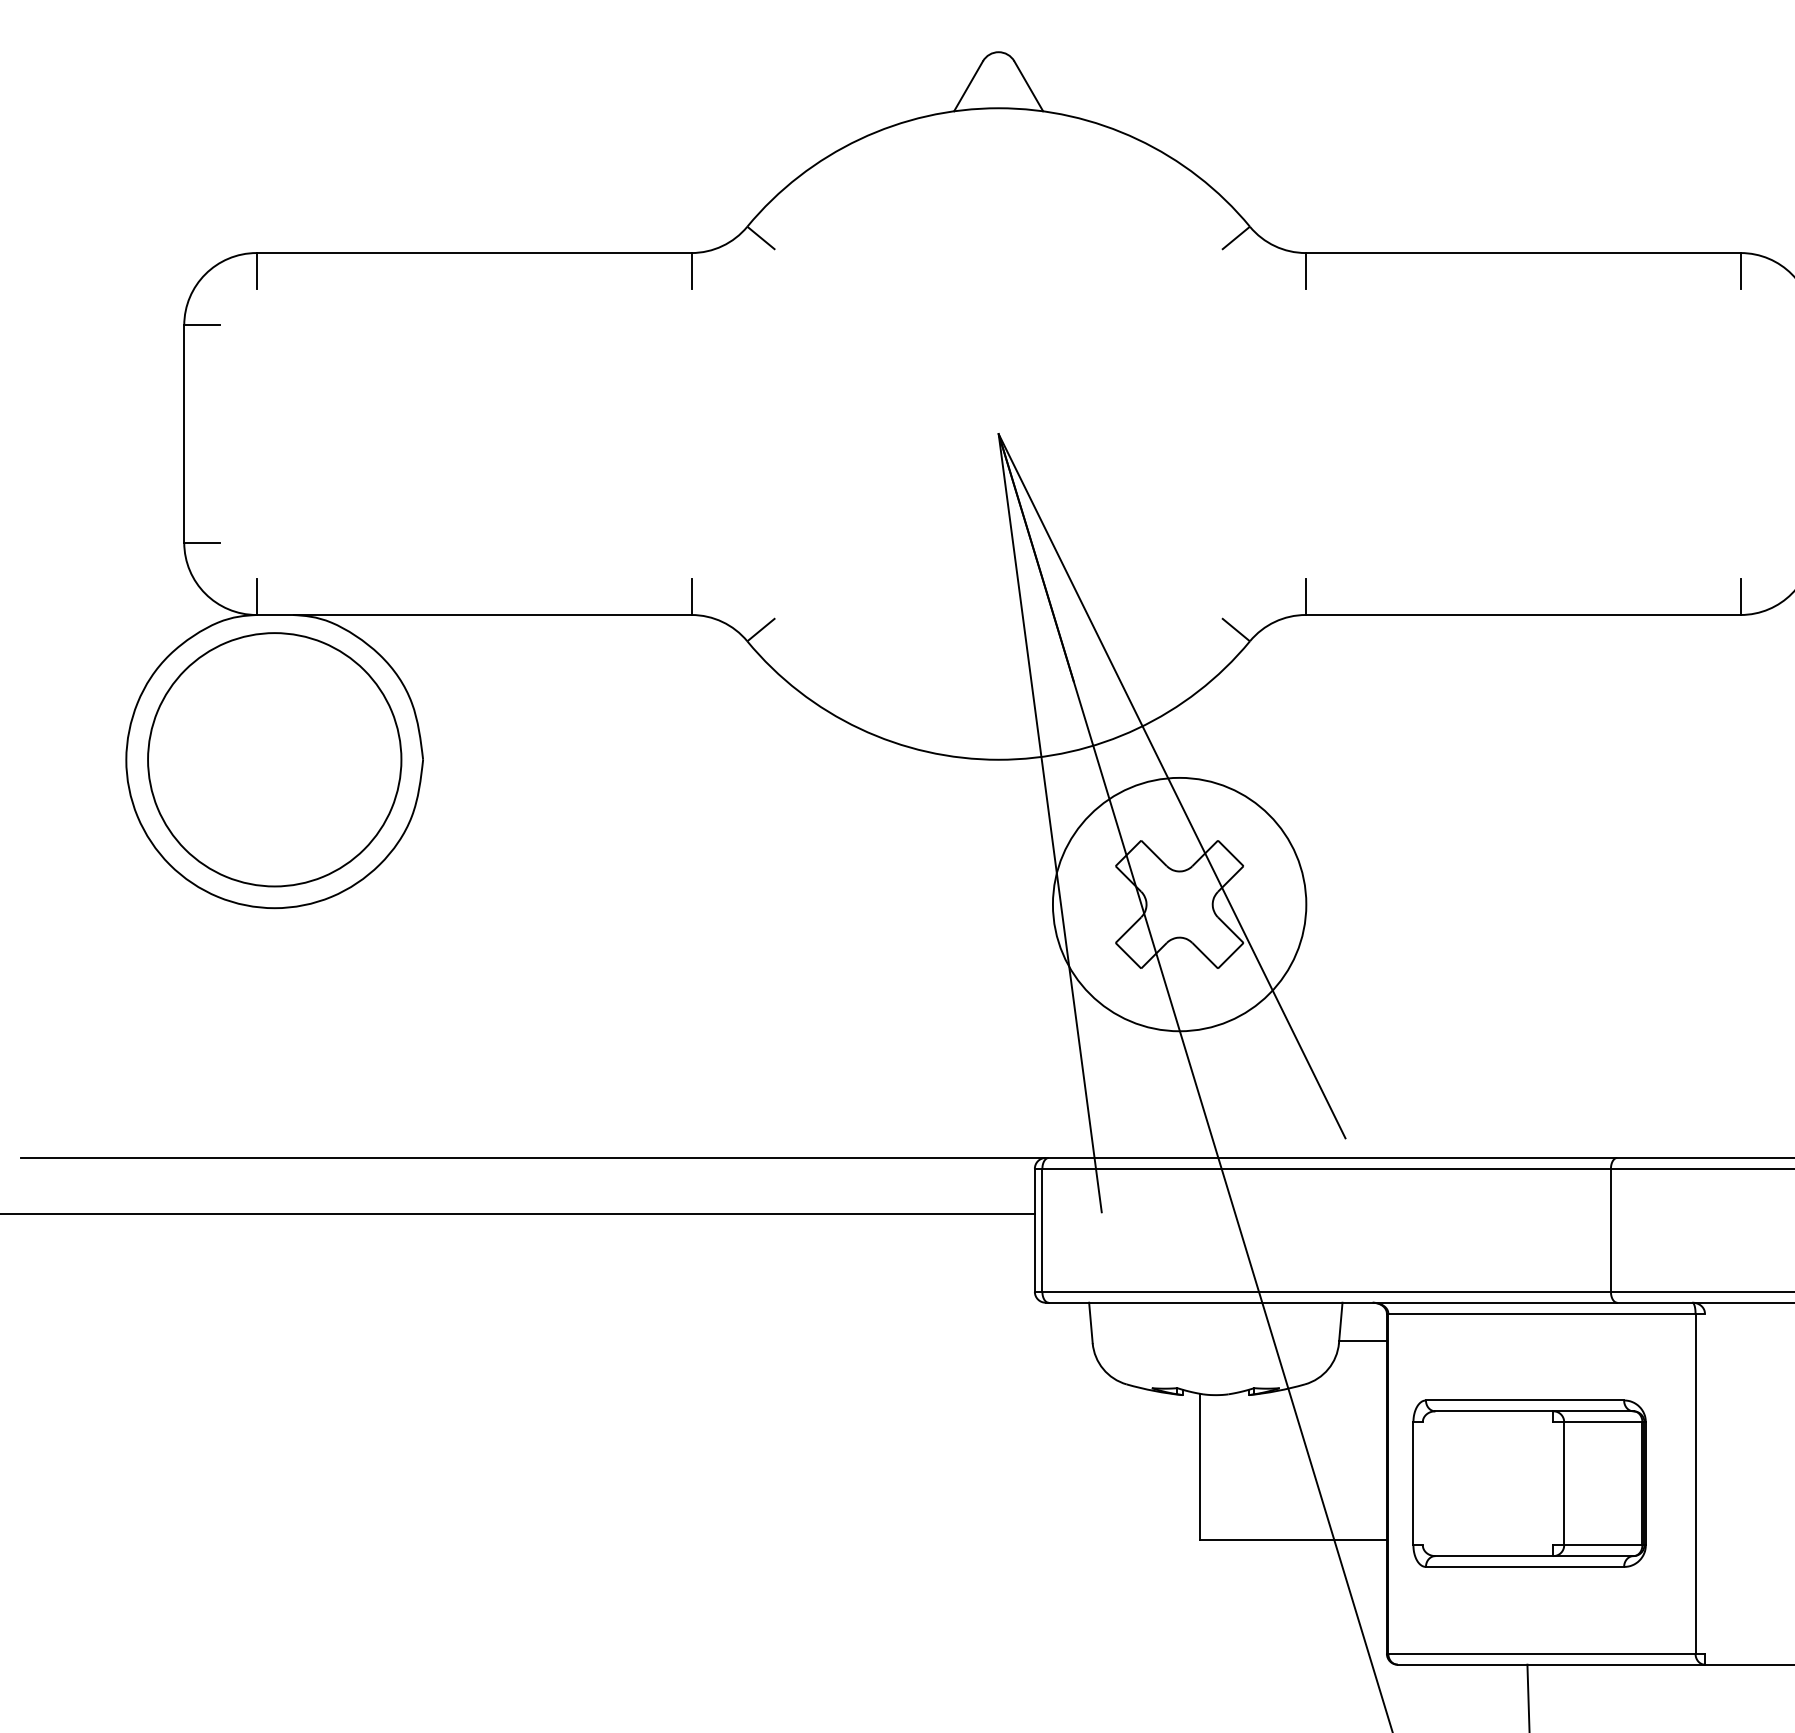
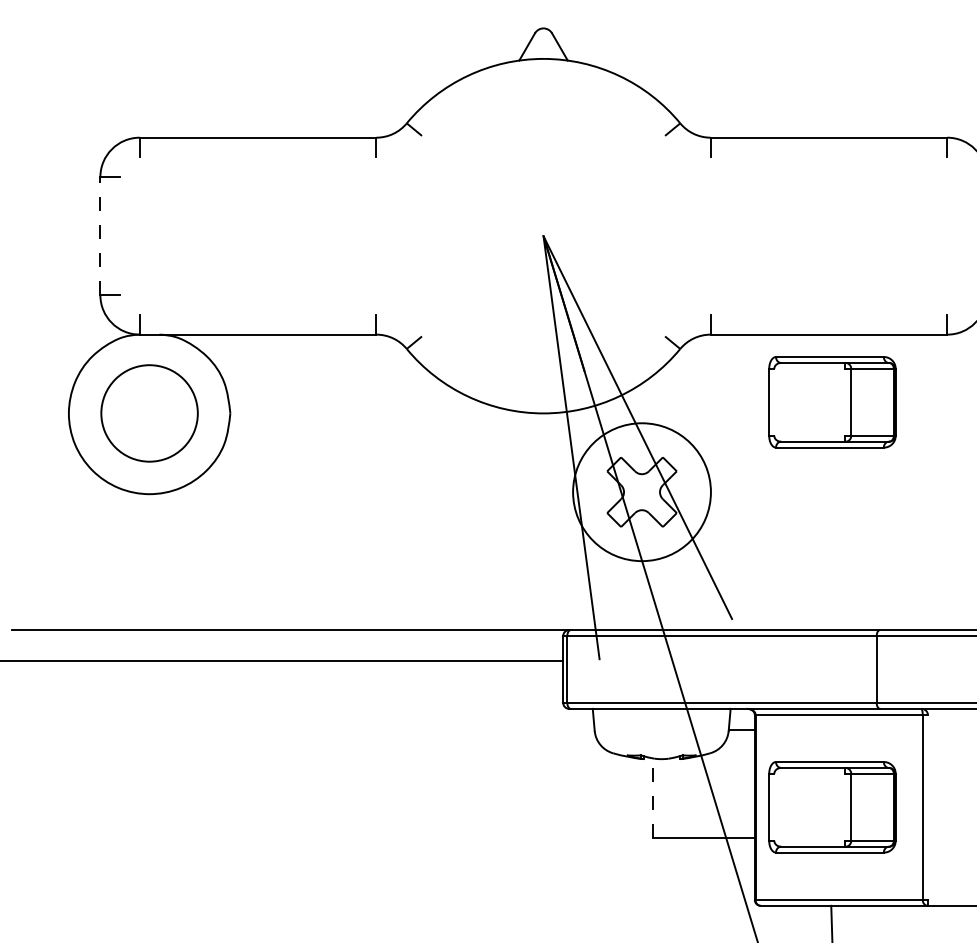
line: (184, 432) -> (100, 235), solid -> dashed
part: (1529, 739) -> (832, 402), added
part: (274, 759) -> (149, 413), size x0.7
line: (1200, 1467) -> (653, 798), solid -> dashed

